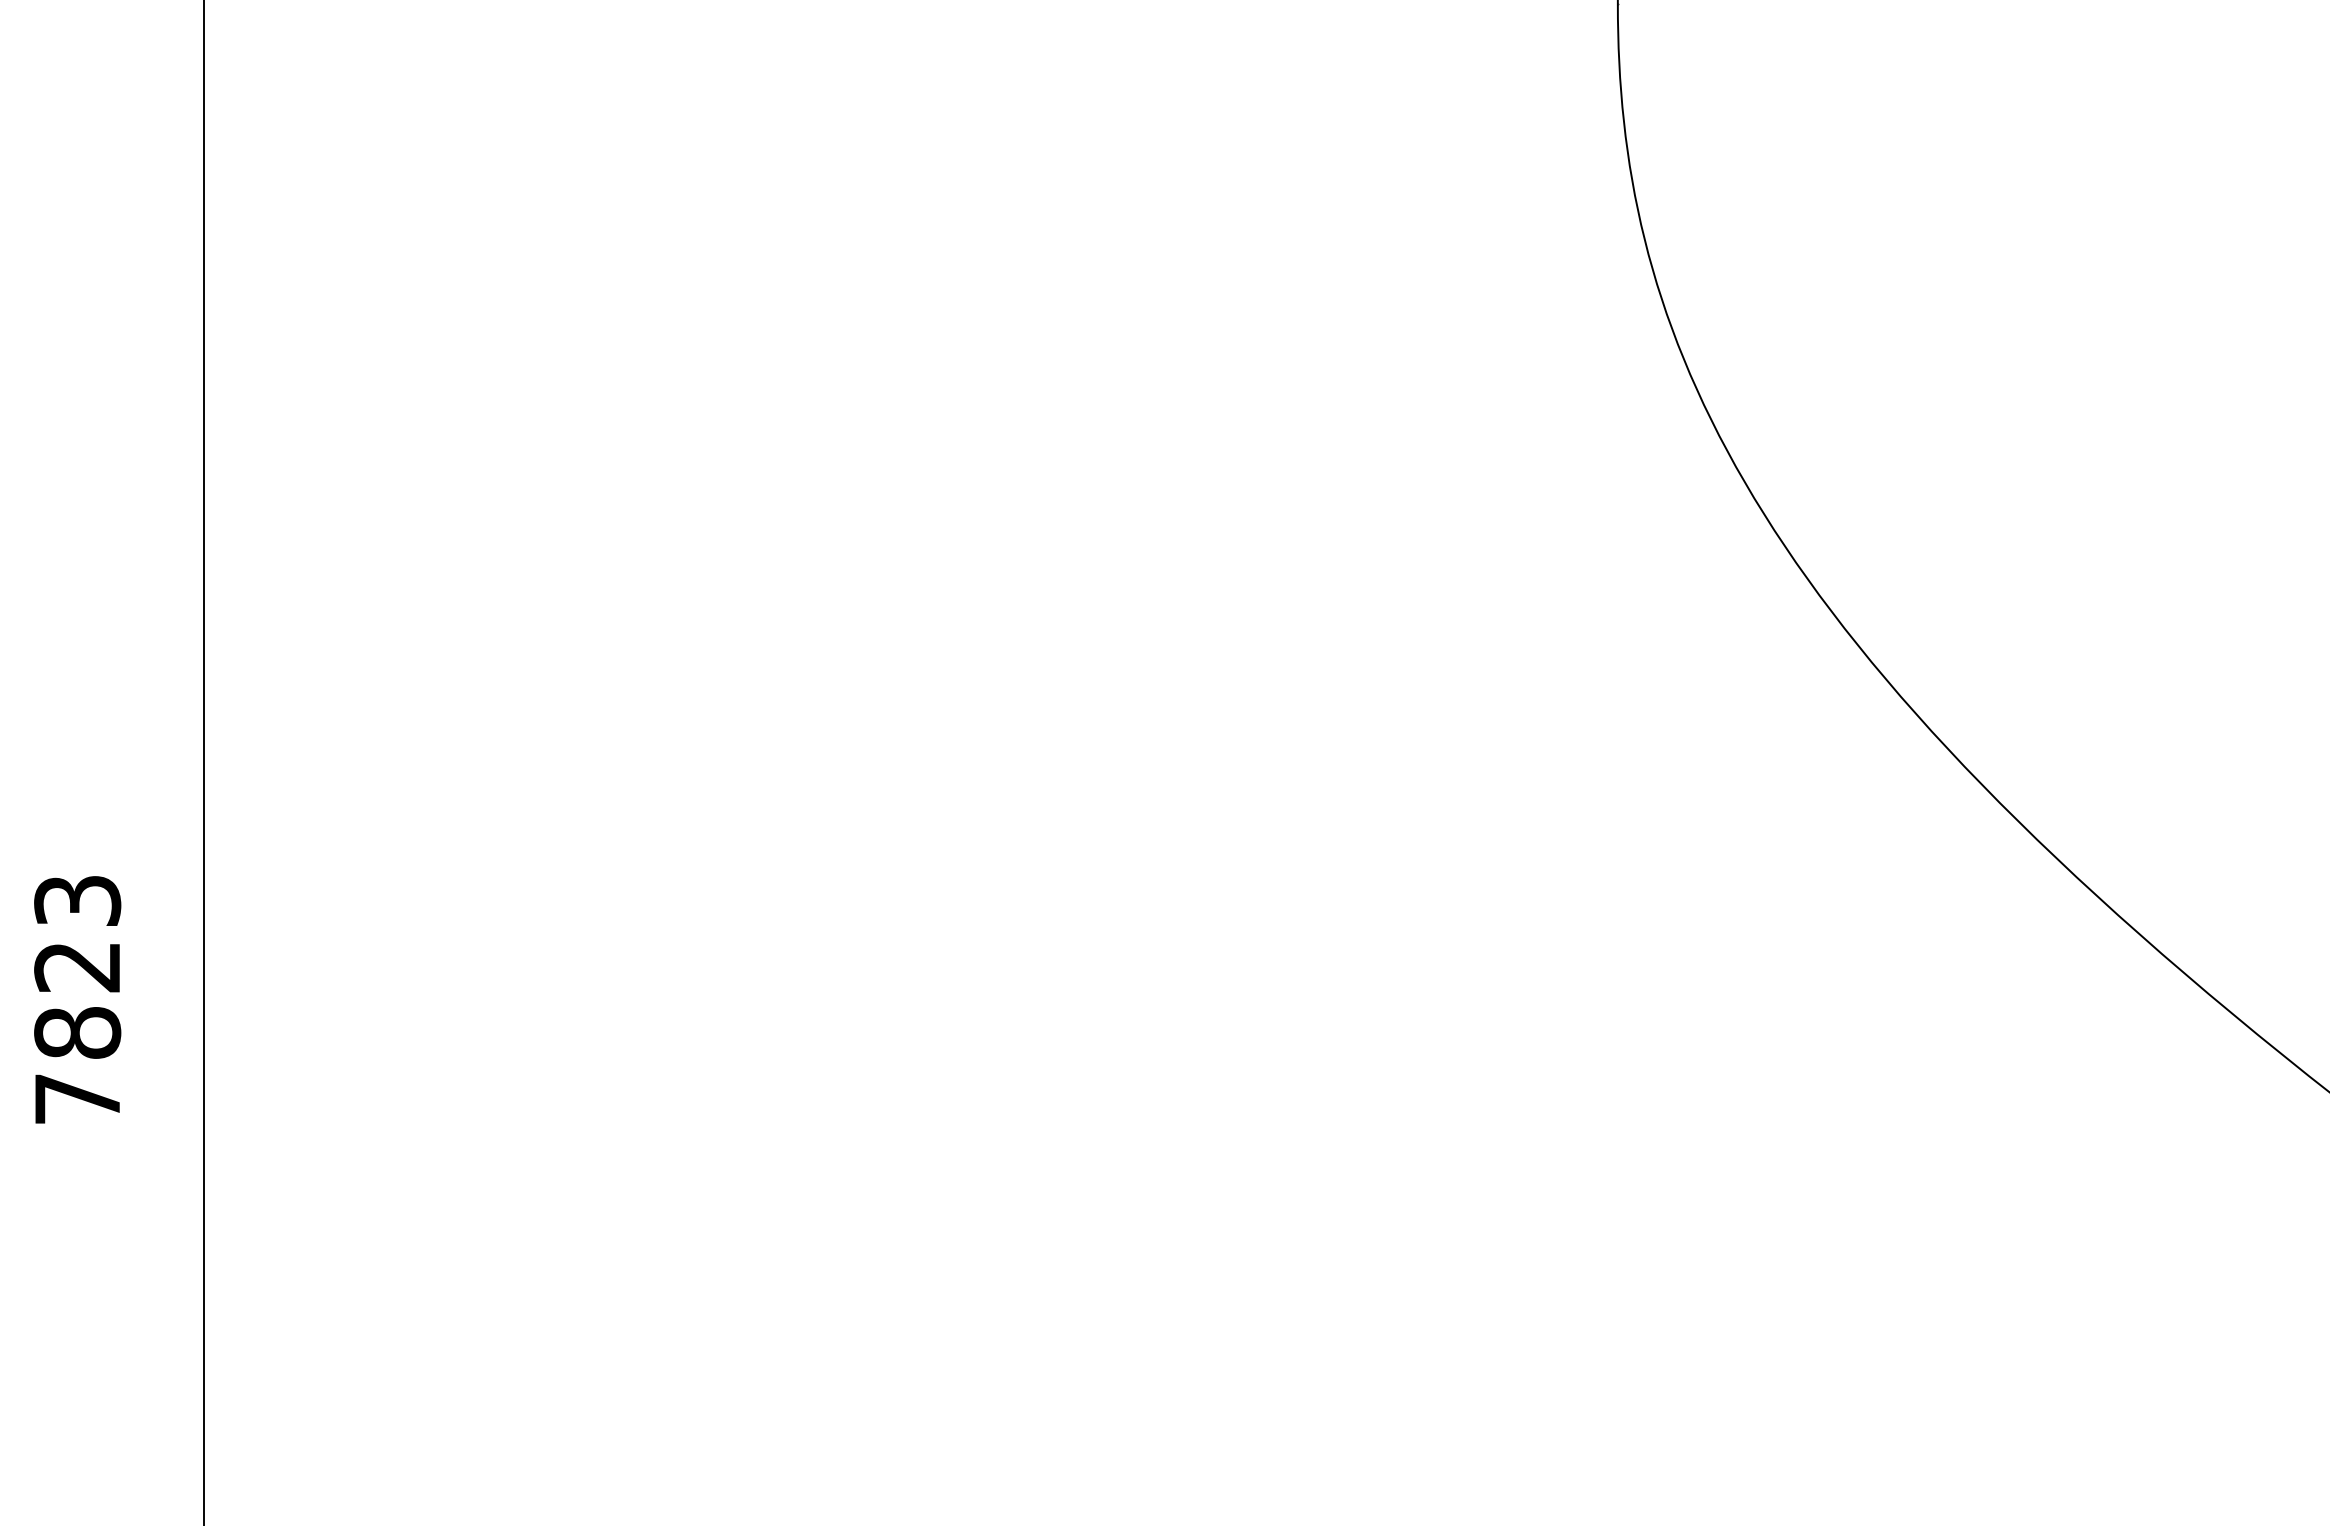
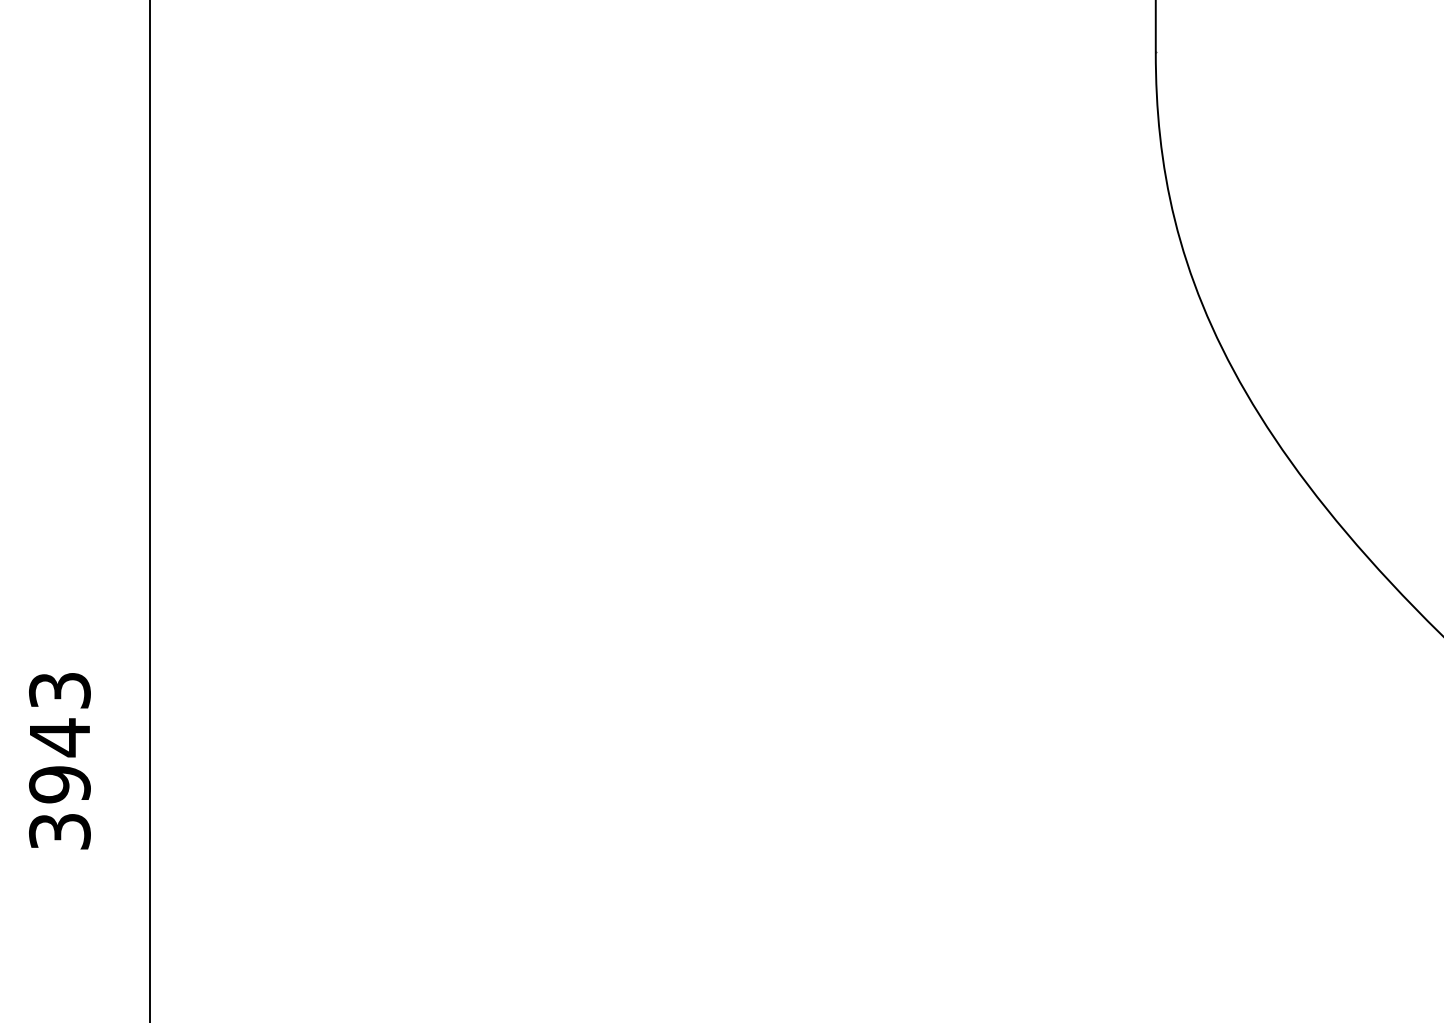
text: (77, 1031) -> (59, 783), 7823 -> 3943

